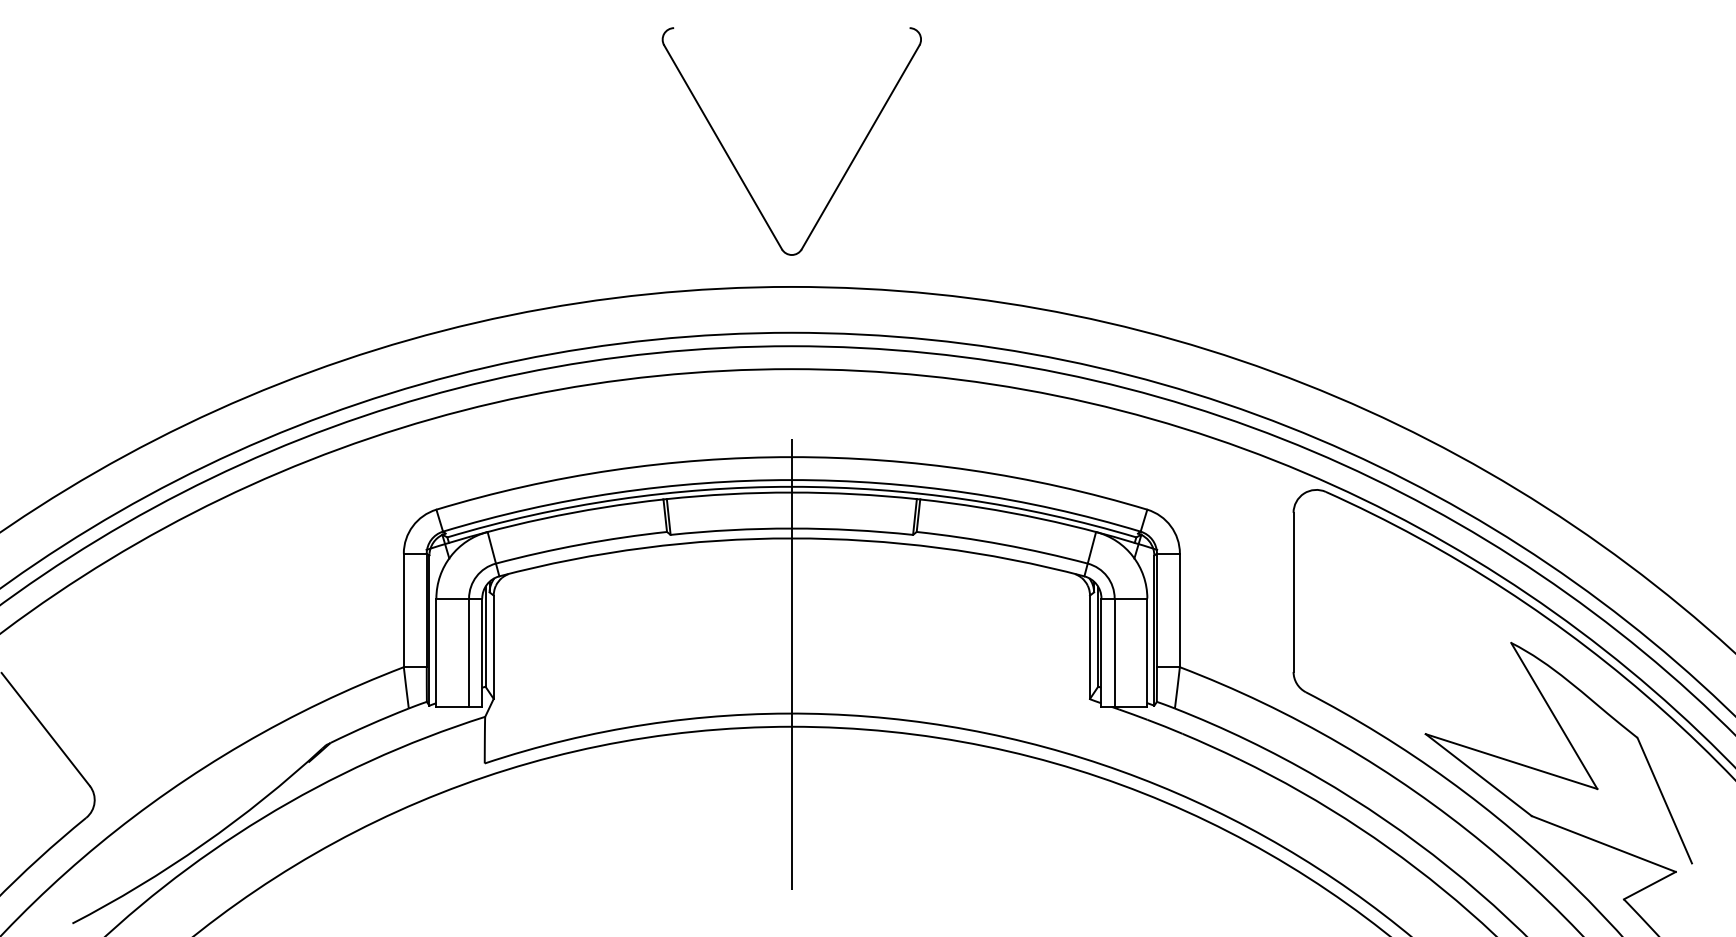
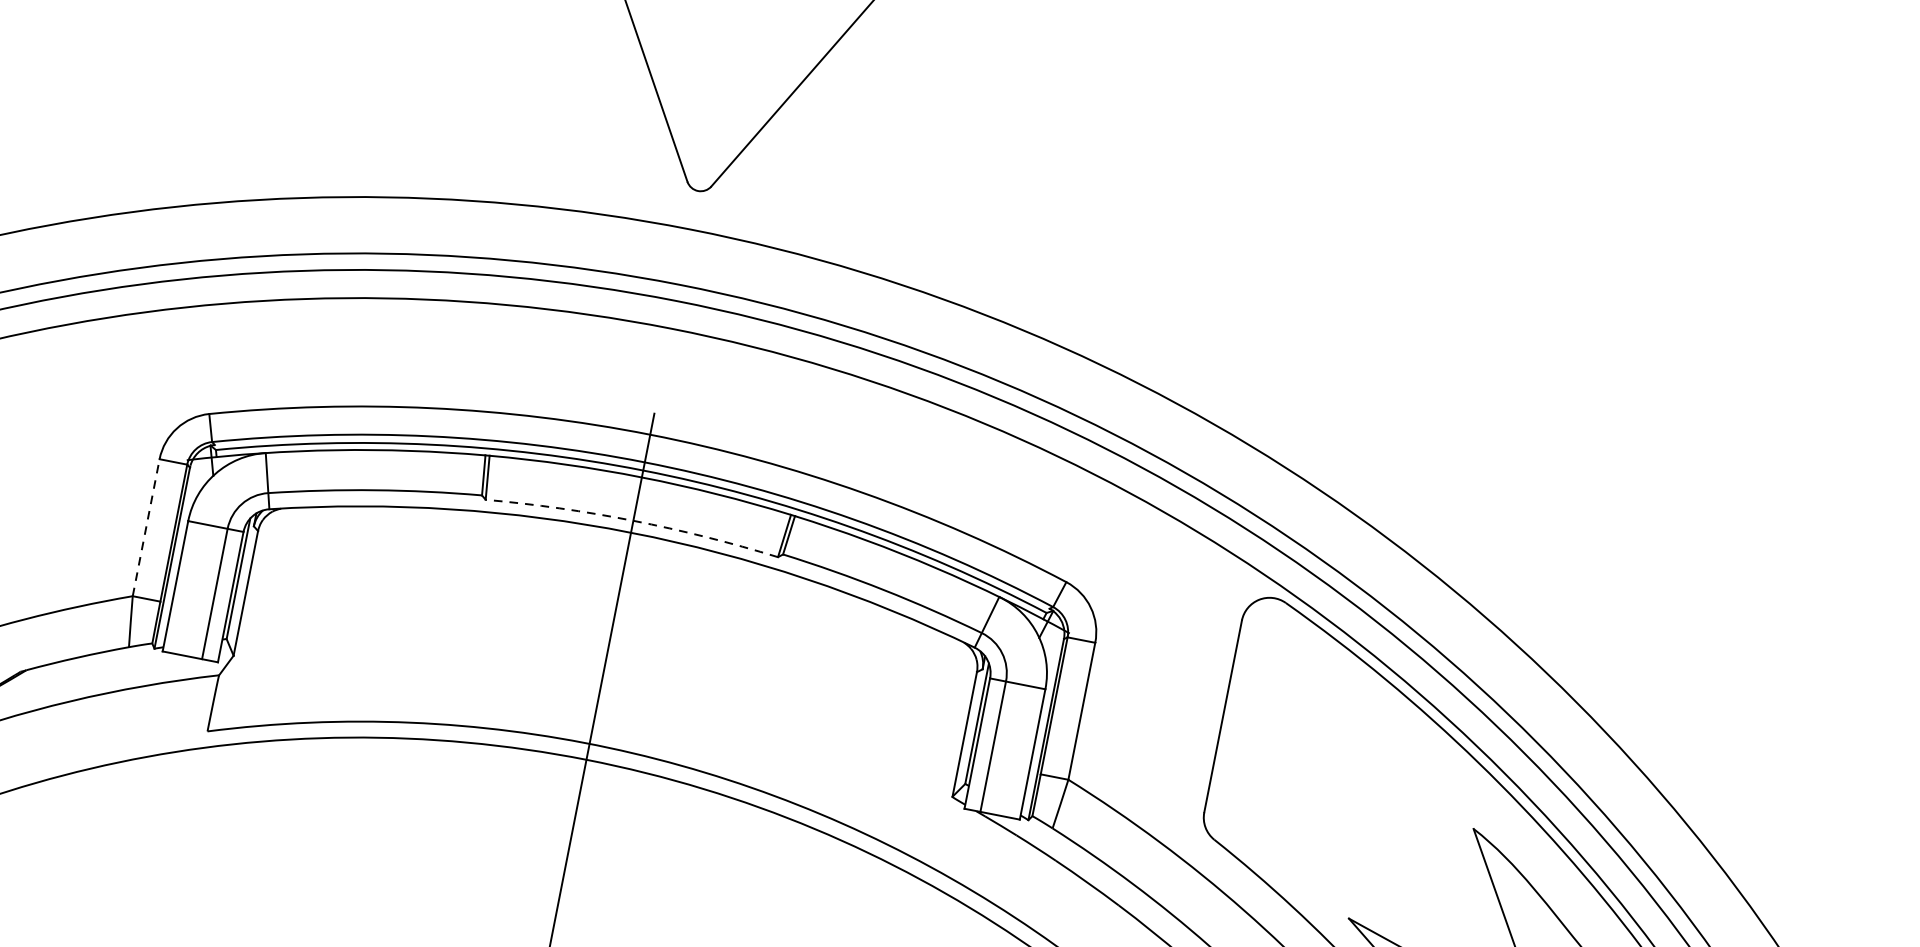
arc: (791, 528) -> (632, 520), solid -> dashed
line: (403, 610) -> (145, 527), solid -> dashed

